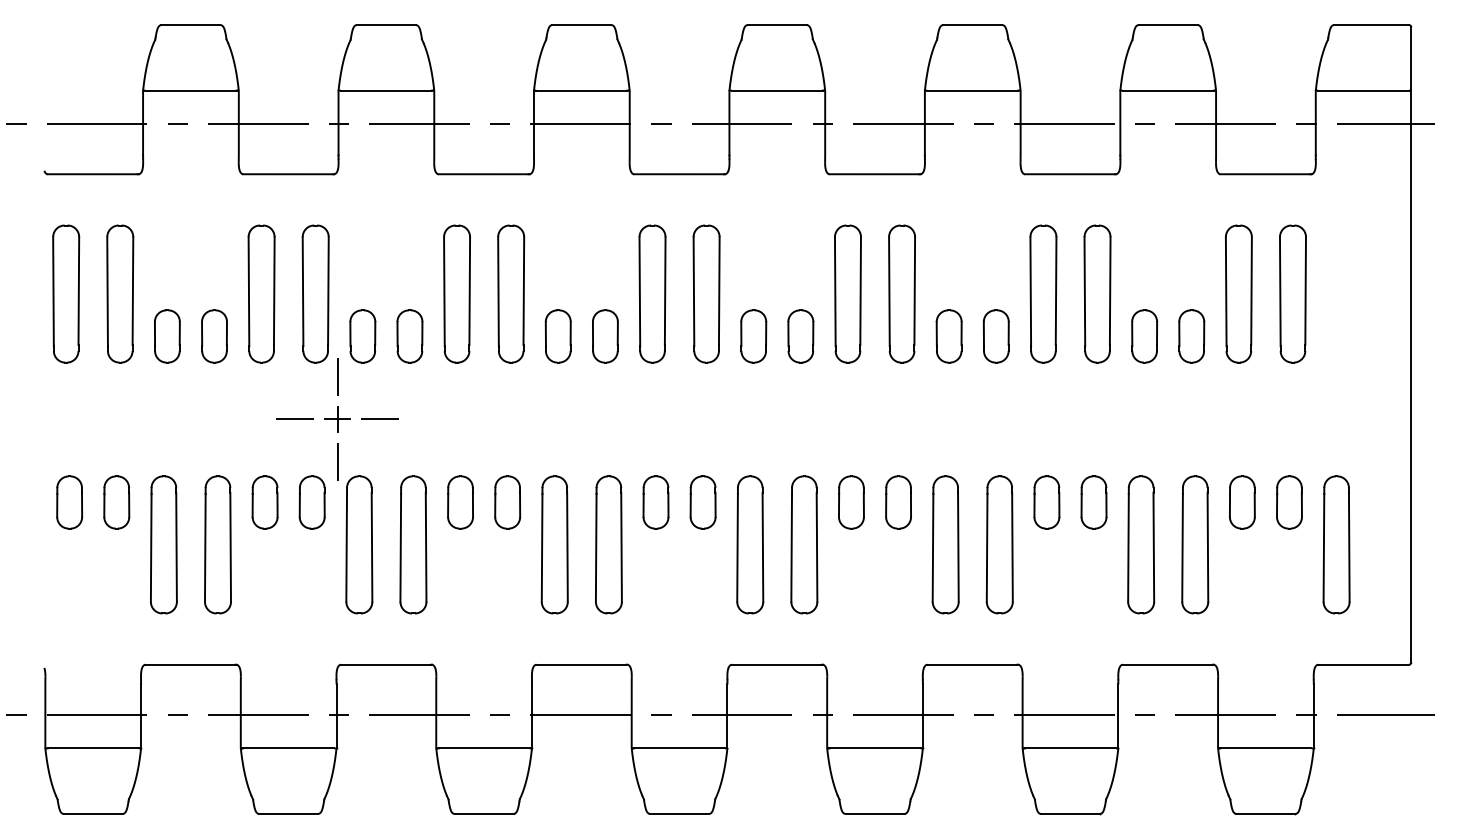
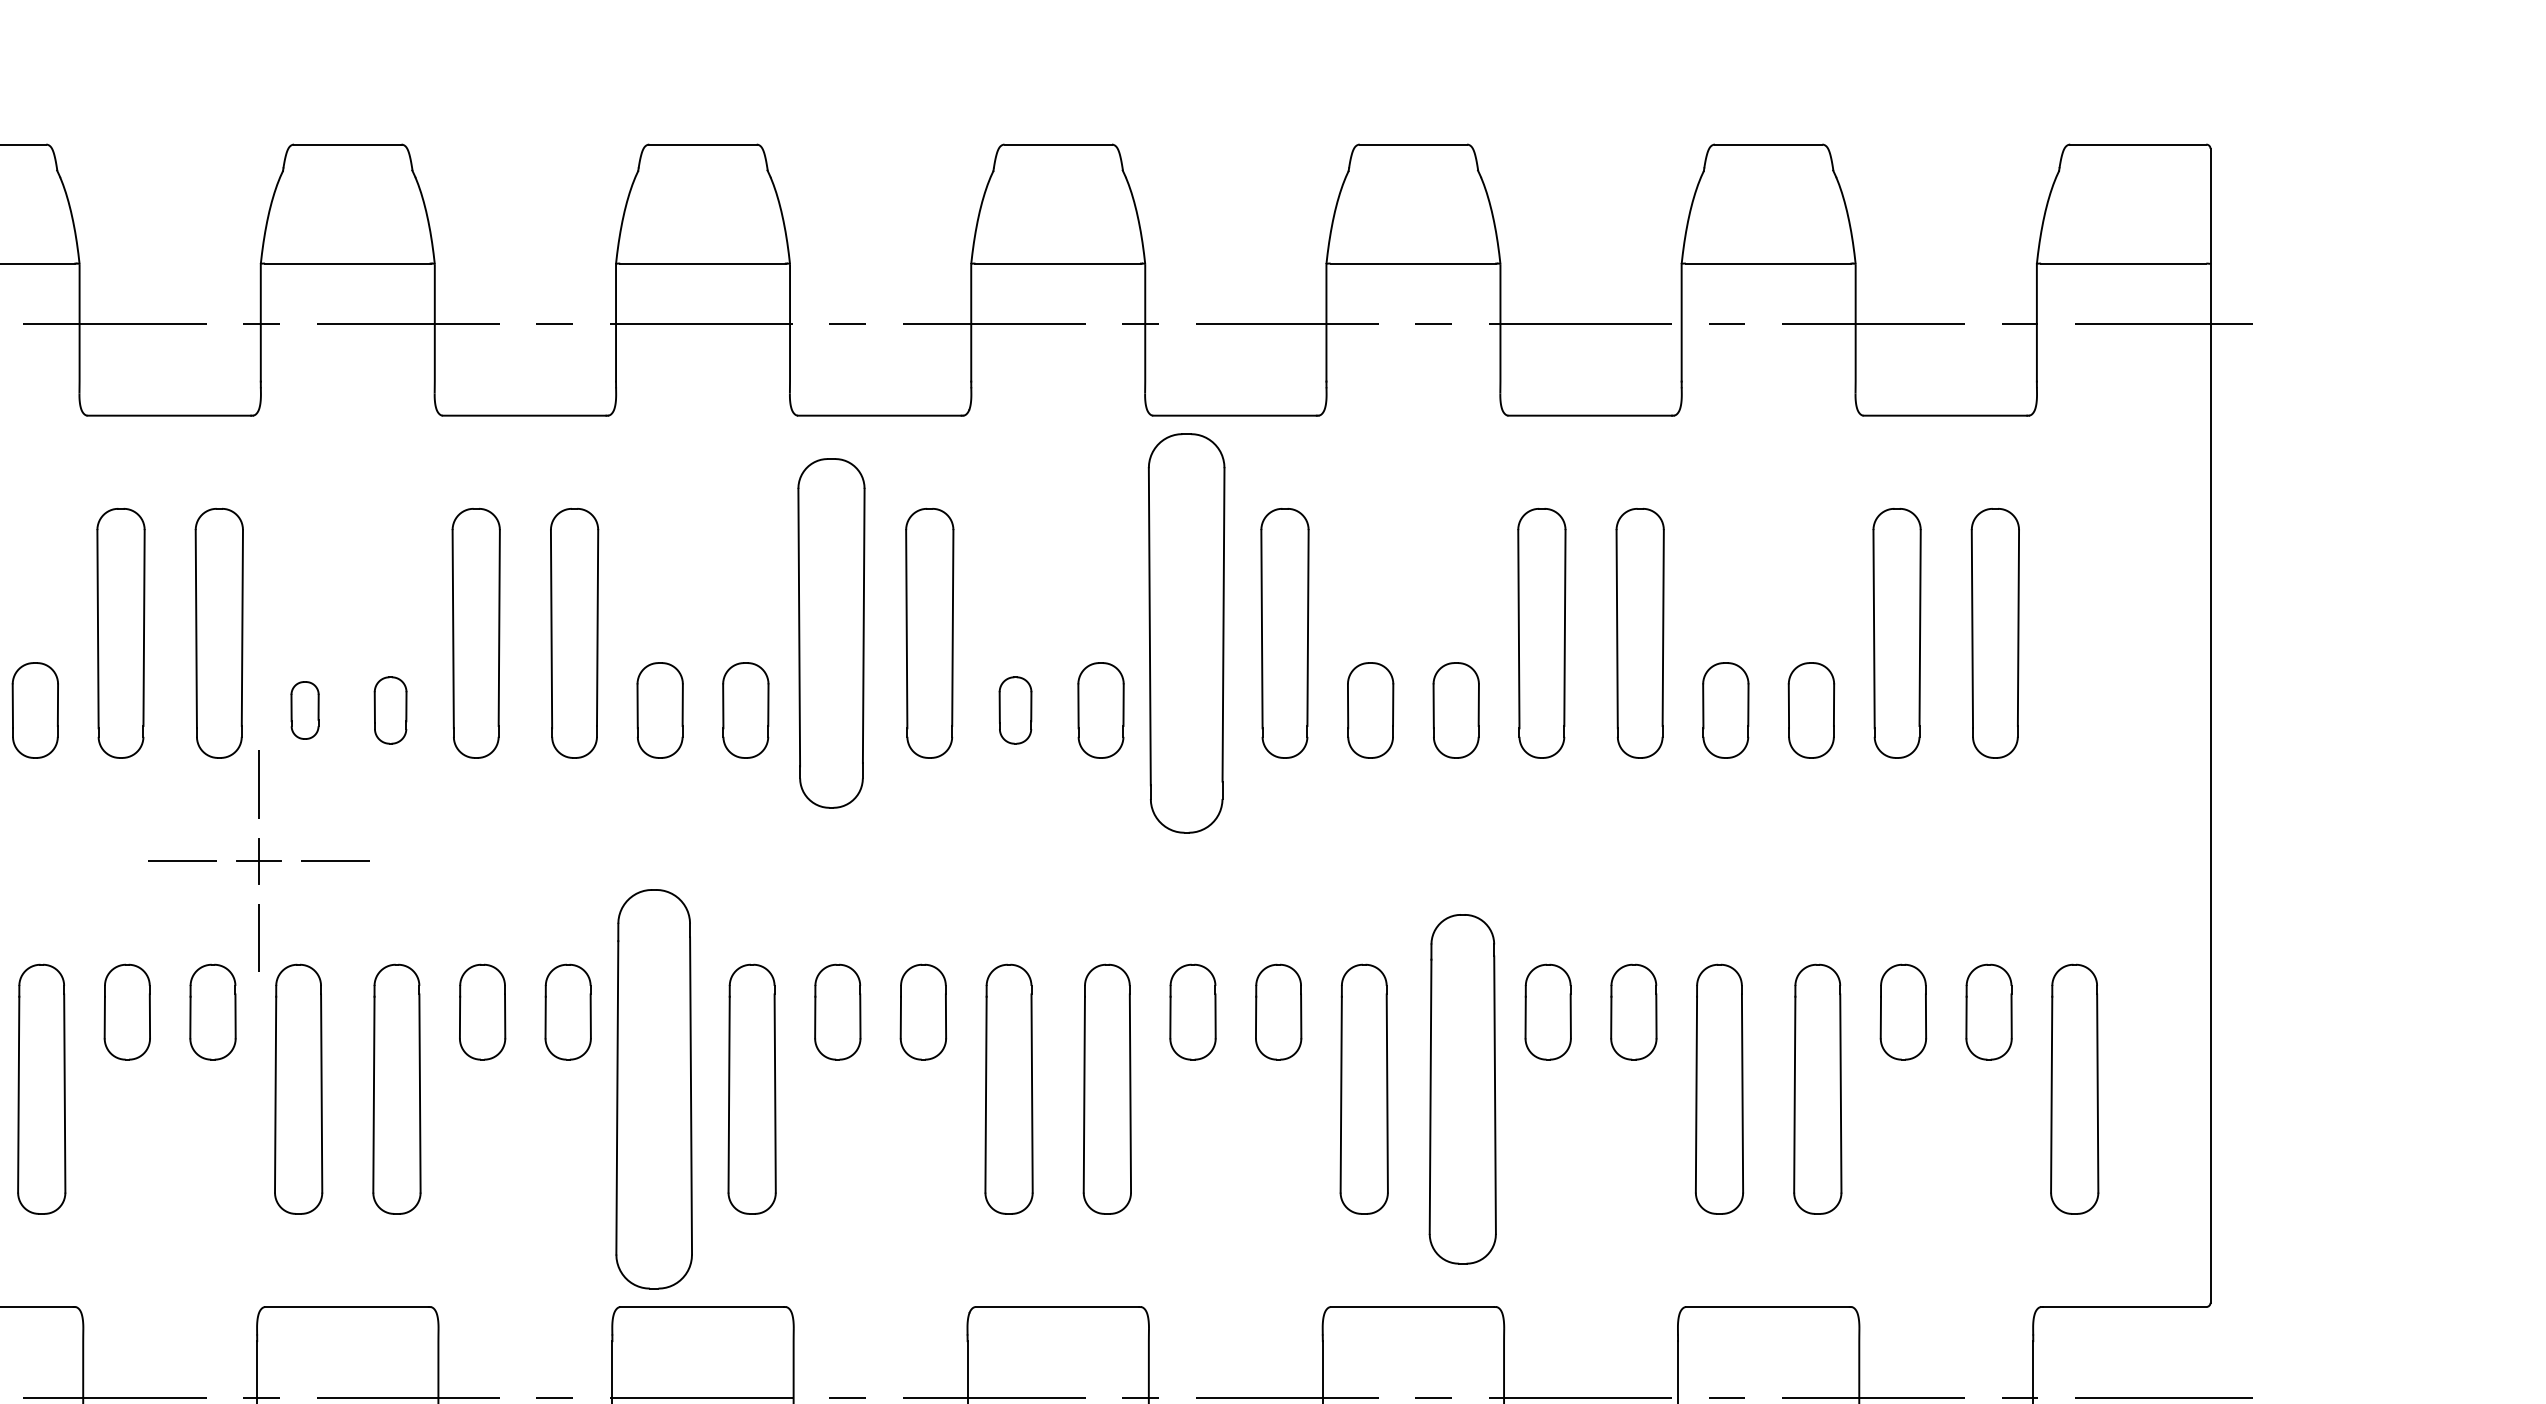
part: (652, 293) -> (831, 632), size x1.4
part: (847, 293) -> (1185, 632), size x1.6
part: (362, 336) -> (304, 710), size x0.6
part: (409, 336) -> (389, 710), size x0.7
part: (753, 336) -> (1014, 710), size x0.7
part: (554, 544) -> (653, 1088), size x1.6
part: (999, 544) -> (1462, 1088), size x1.4

